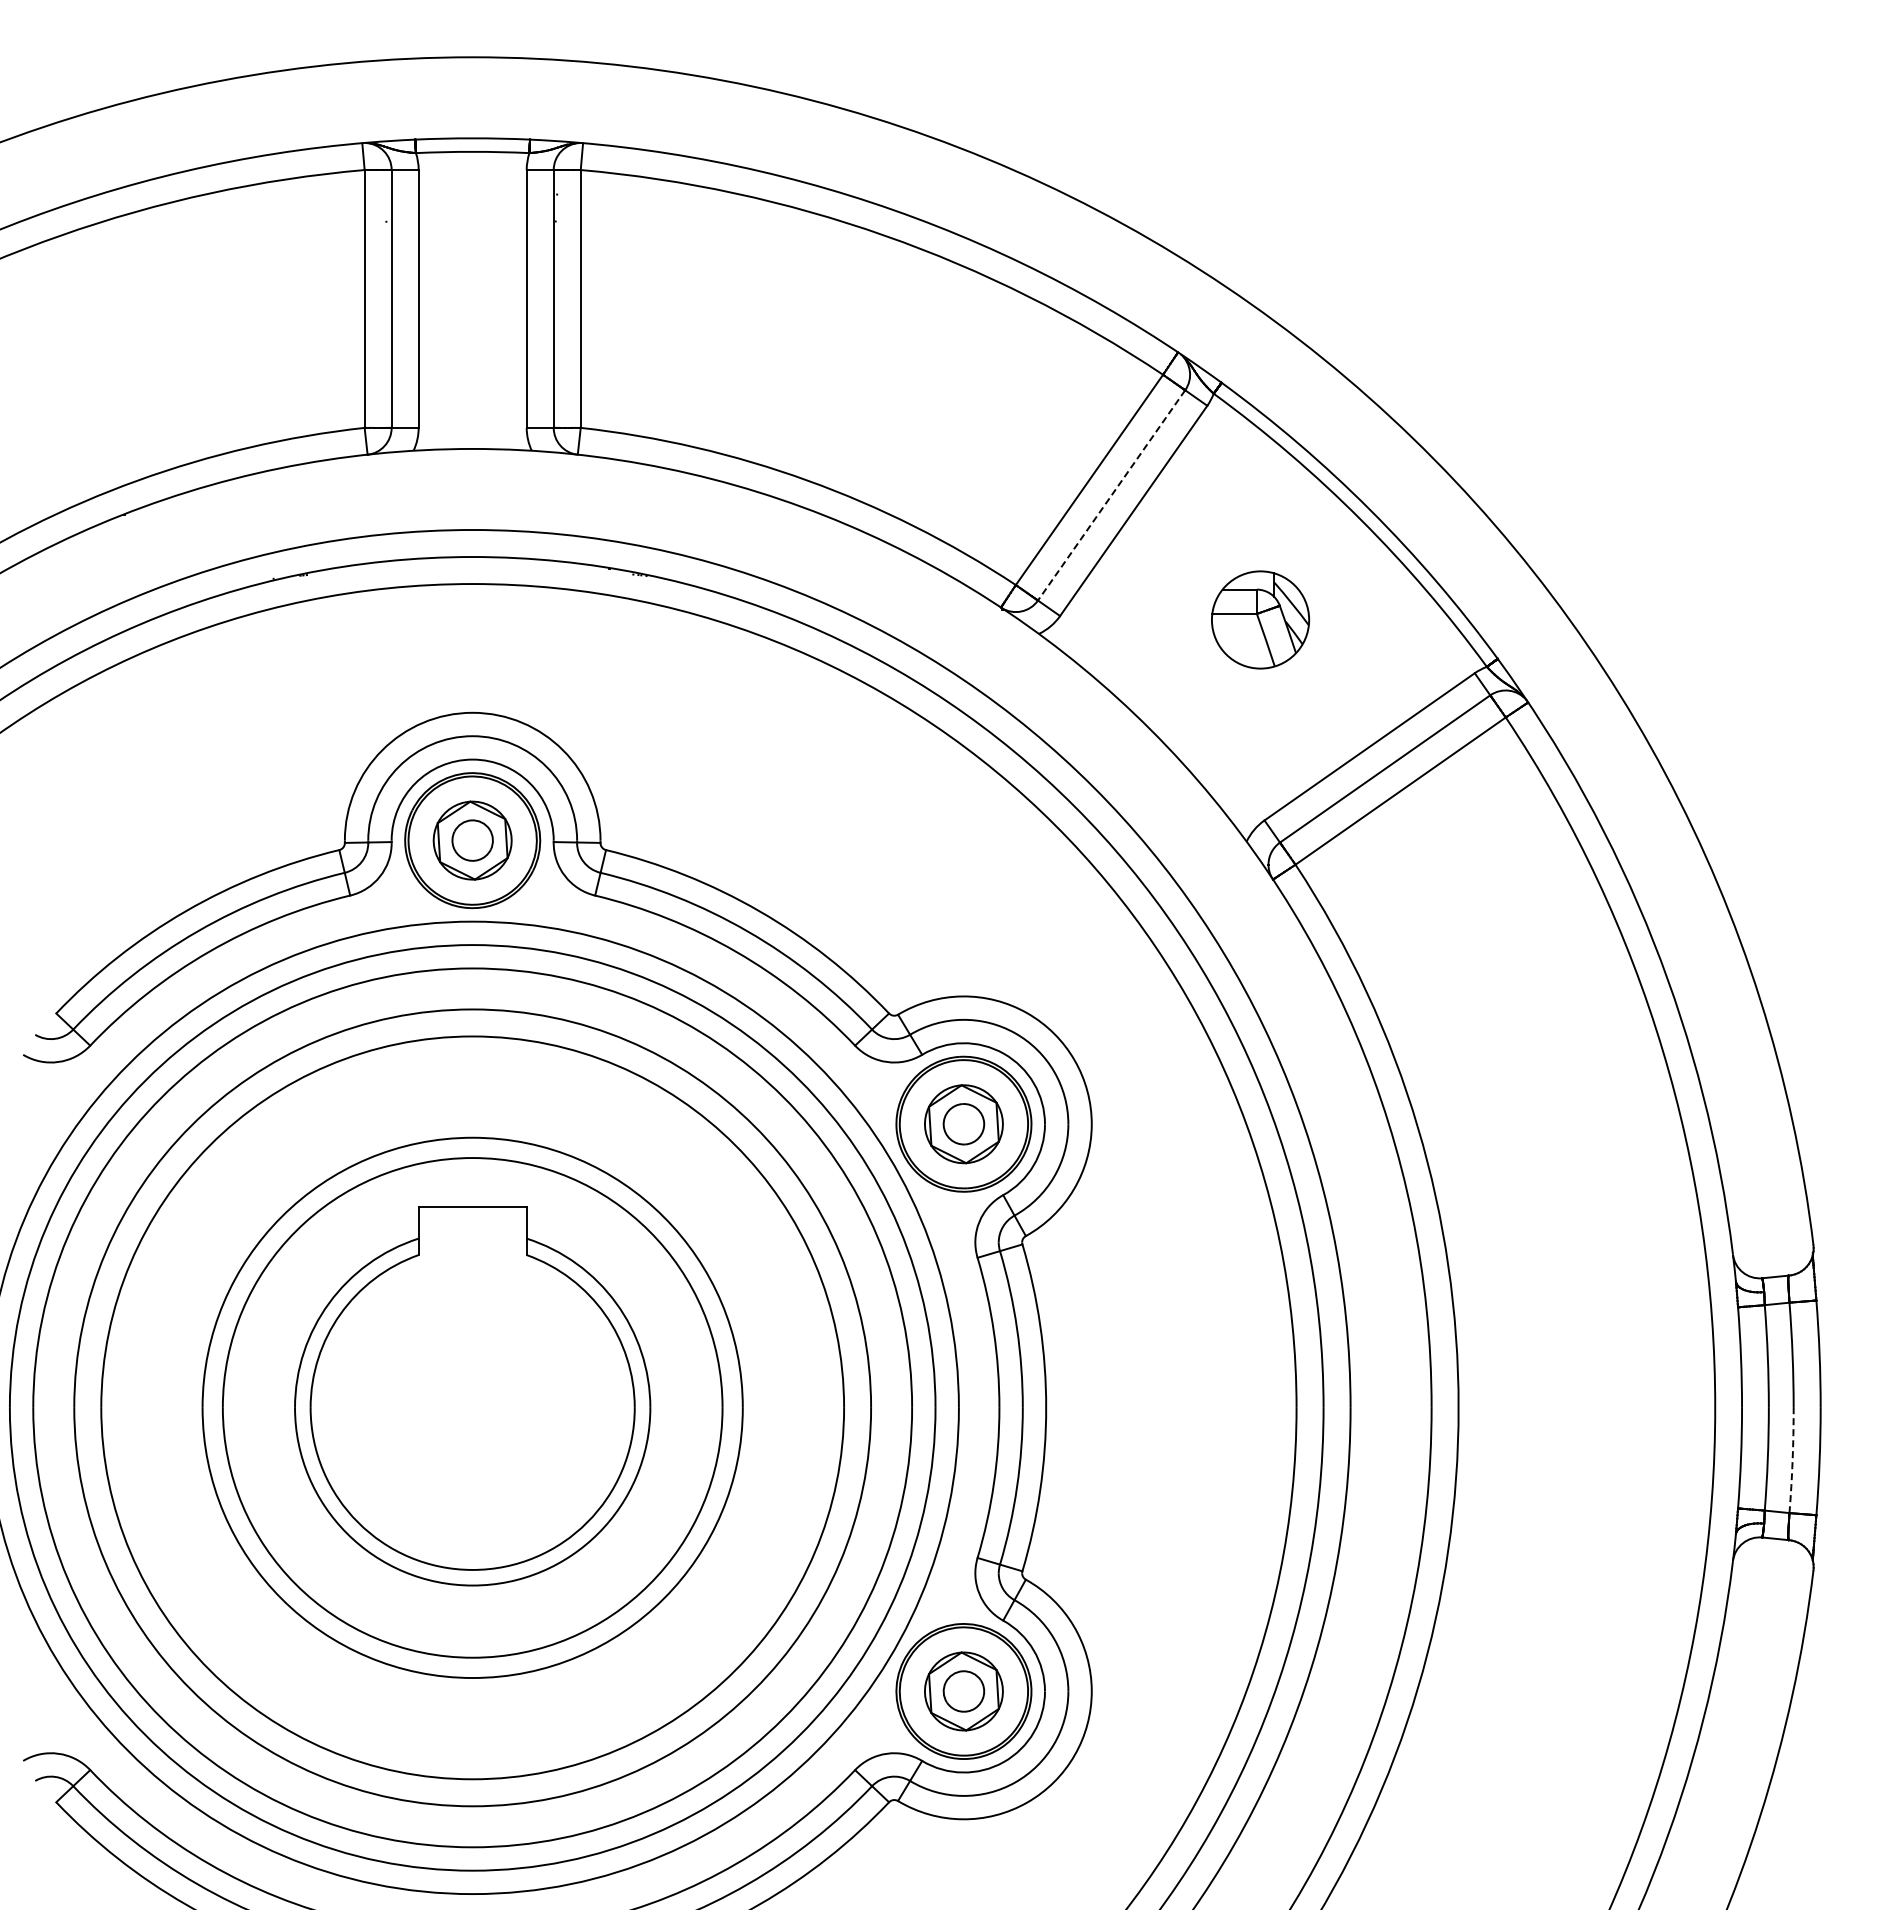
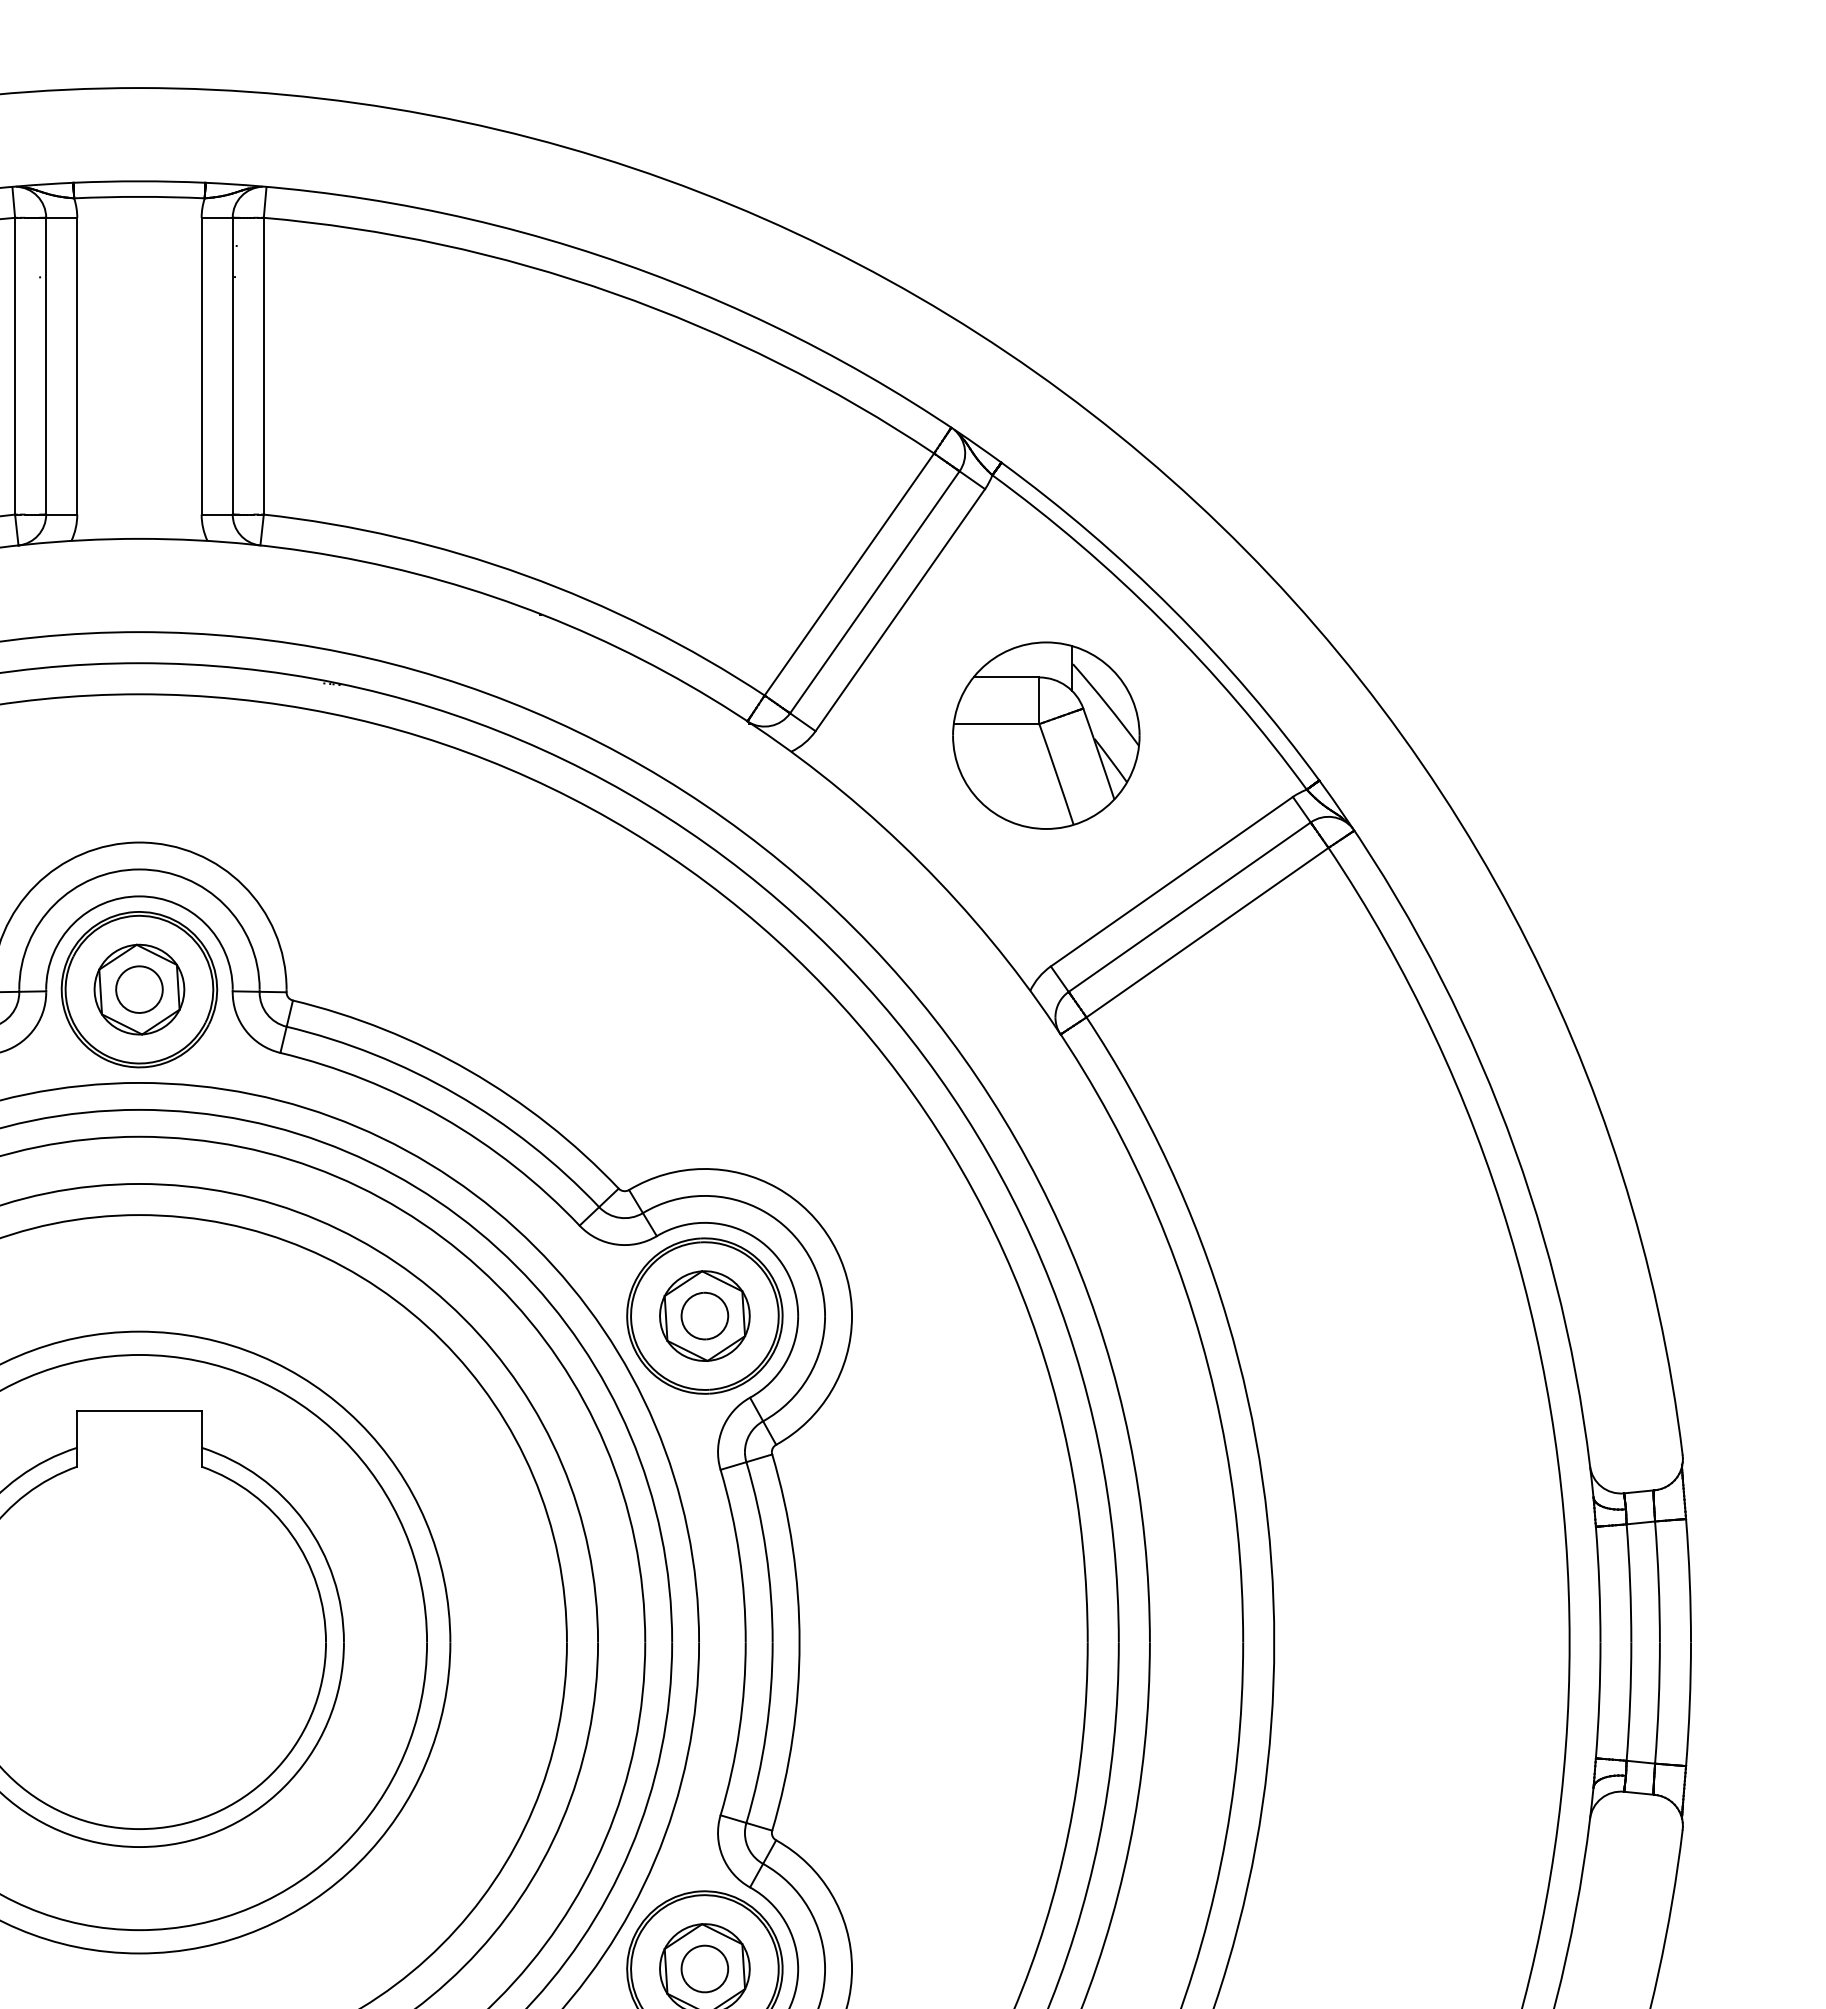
line: (1111, 495) -> (874, 592), dashed -> solid
part: (1260, 619) -> (1046, 735), size x1.67
arc: (1792, 1460) -> (1658, 1703), dashed -> solid

